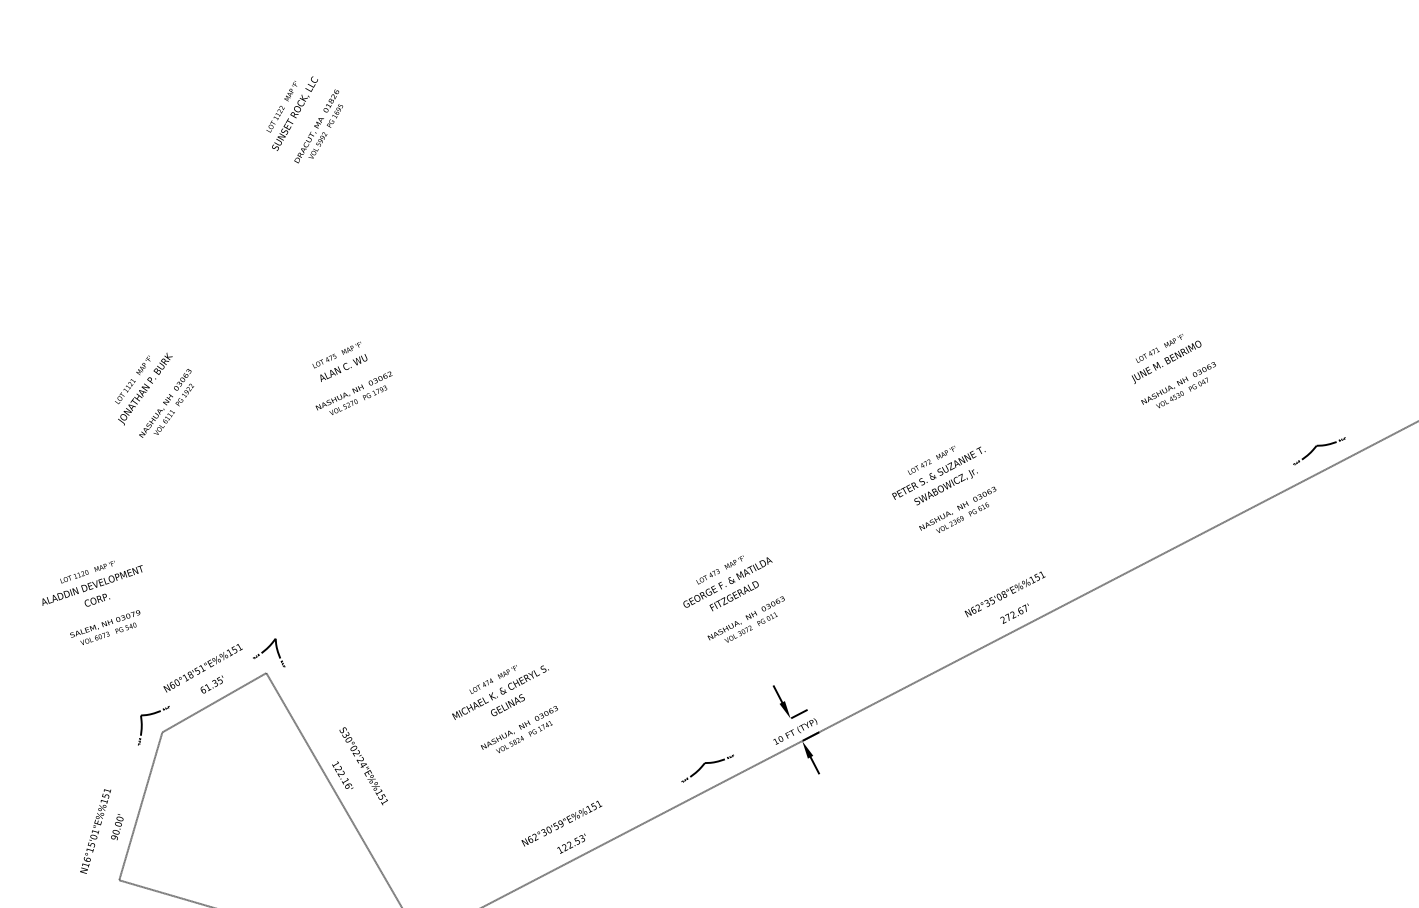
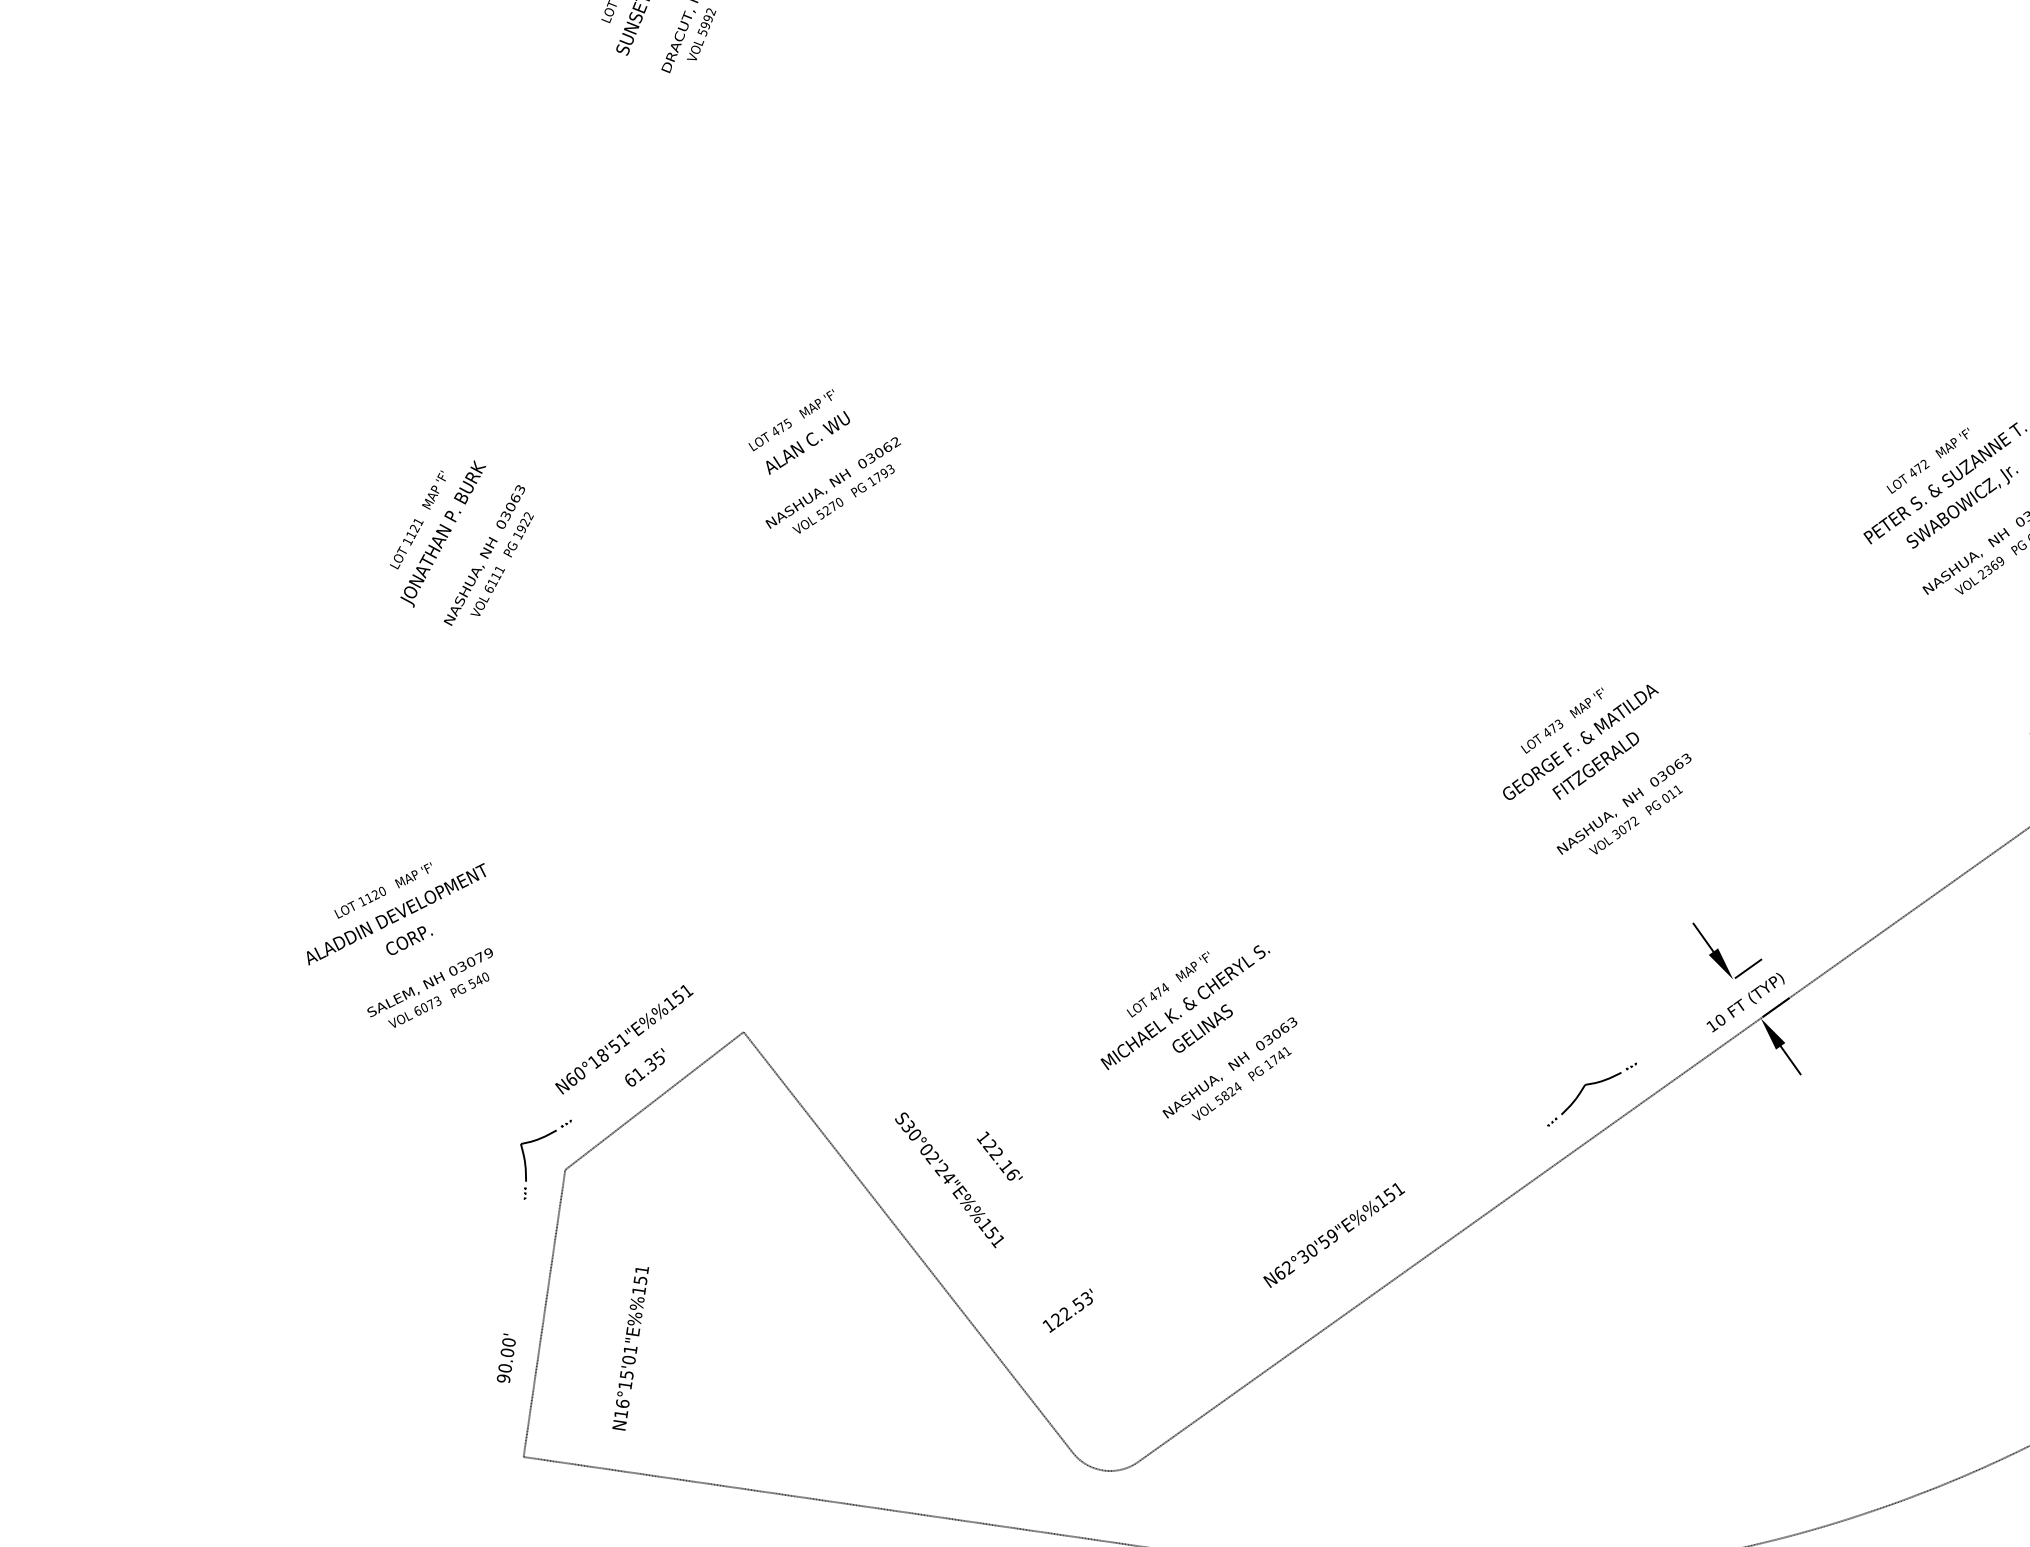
part: (269, 652) -> (744, 992), removed
text: (342, 774) -> (998, 1154), moved
text: (95, 831) -> (630, 1349), moved
text: (571, 843) -> (1068, 1310), moved

